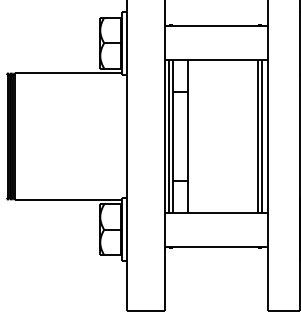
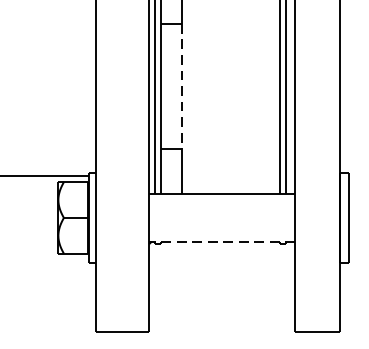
line: (187, 136) -> (181, 86), solid -> dashed
line: (216, 246) -> (222, 241), solid -> dashed

